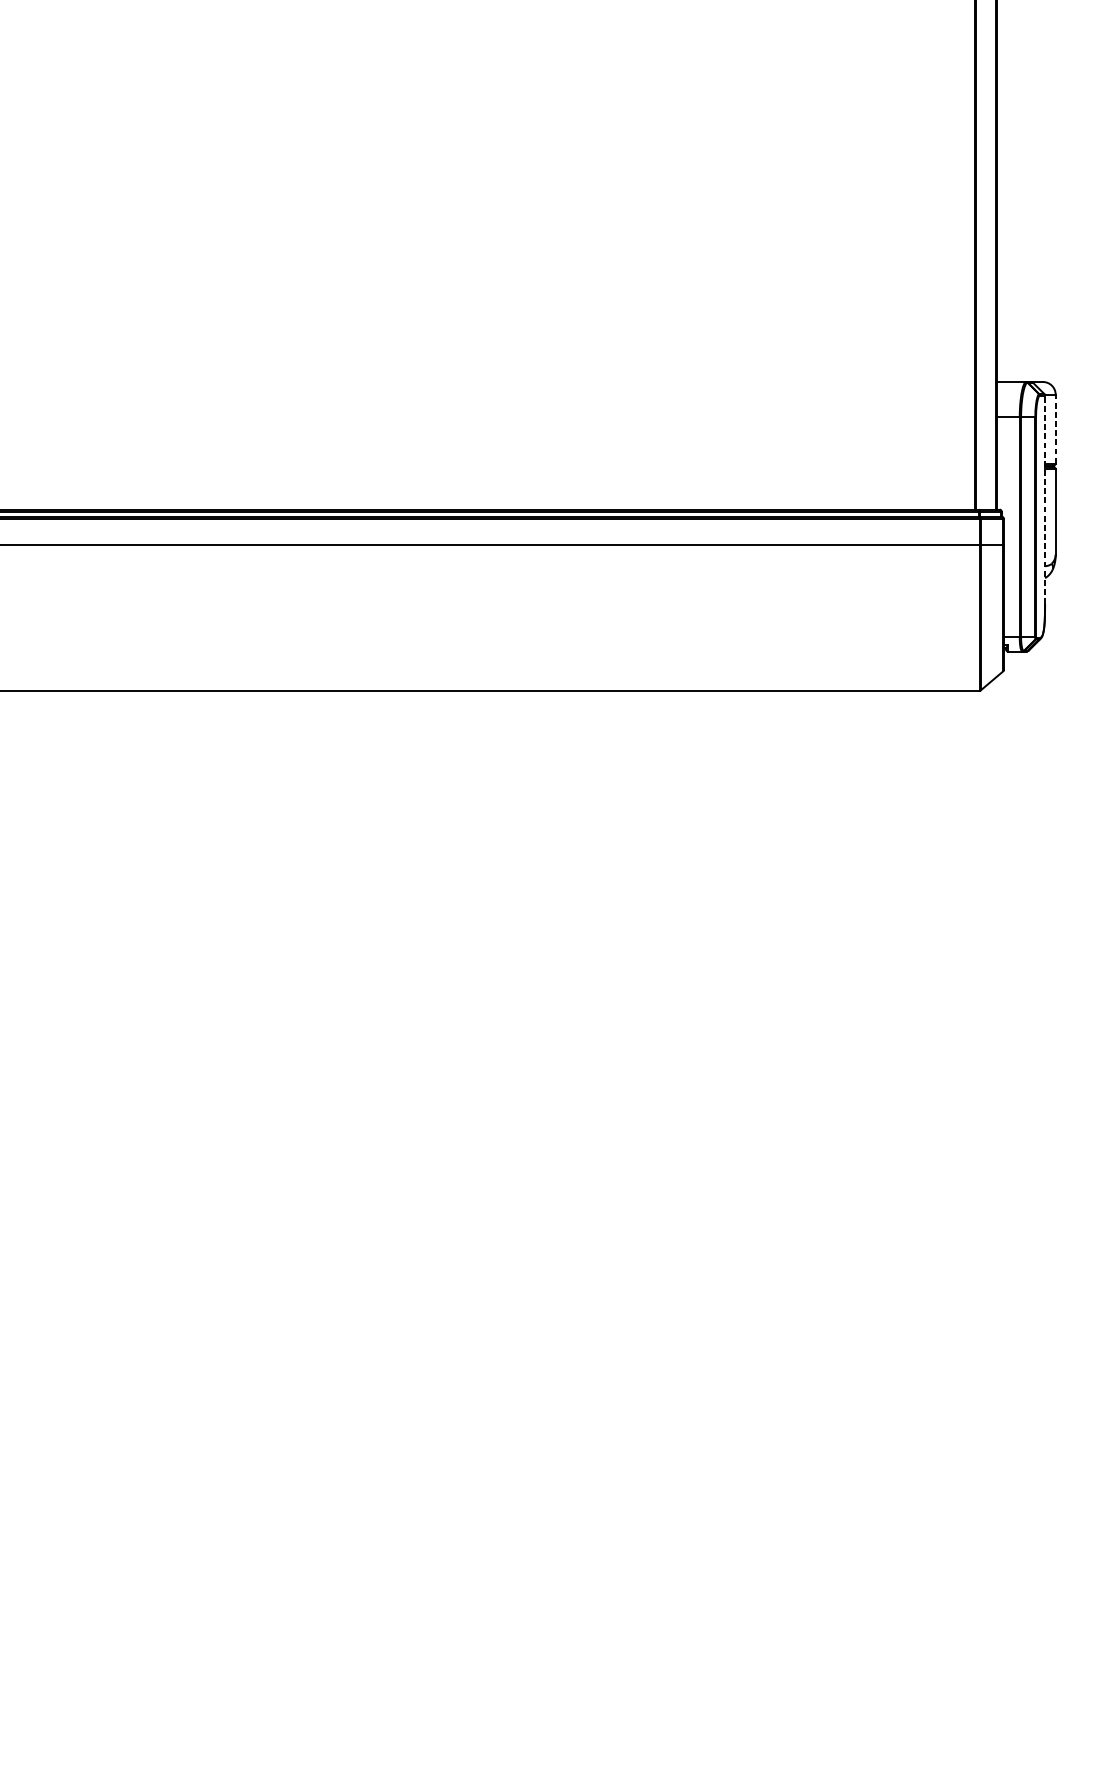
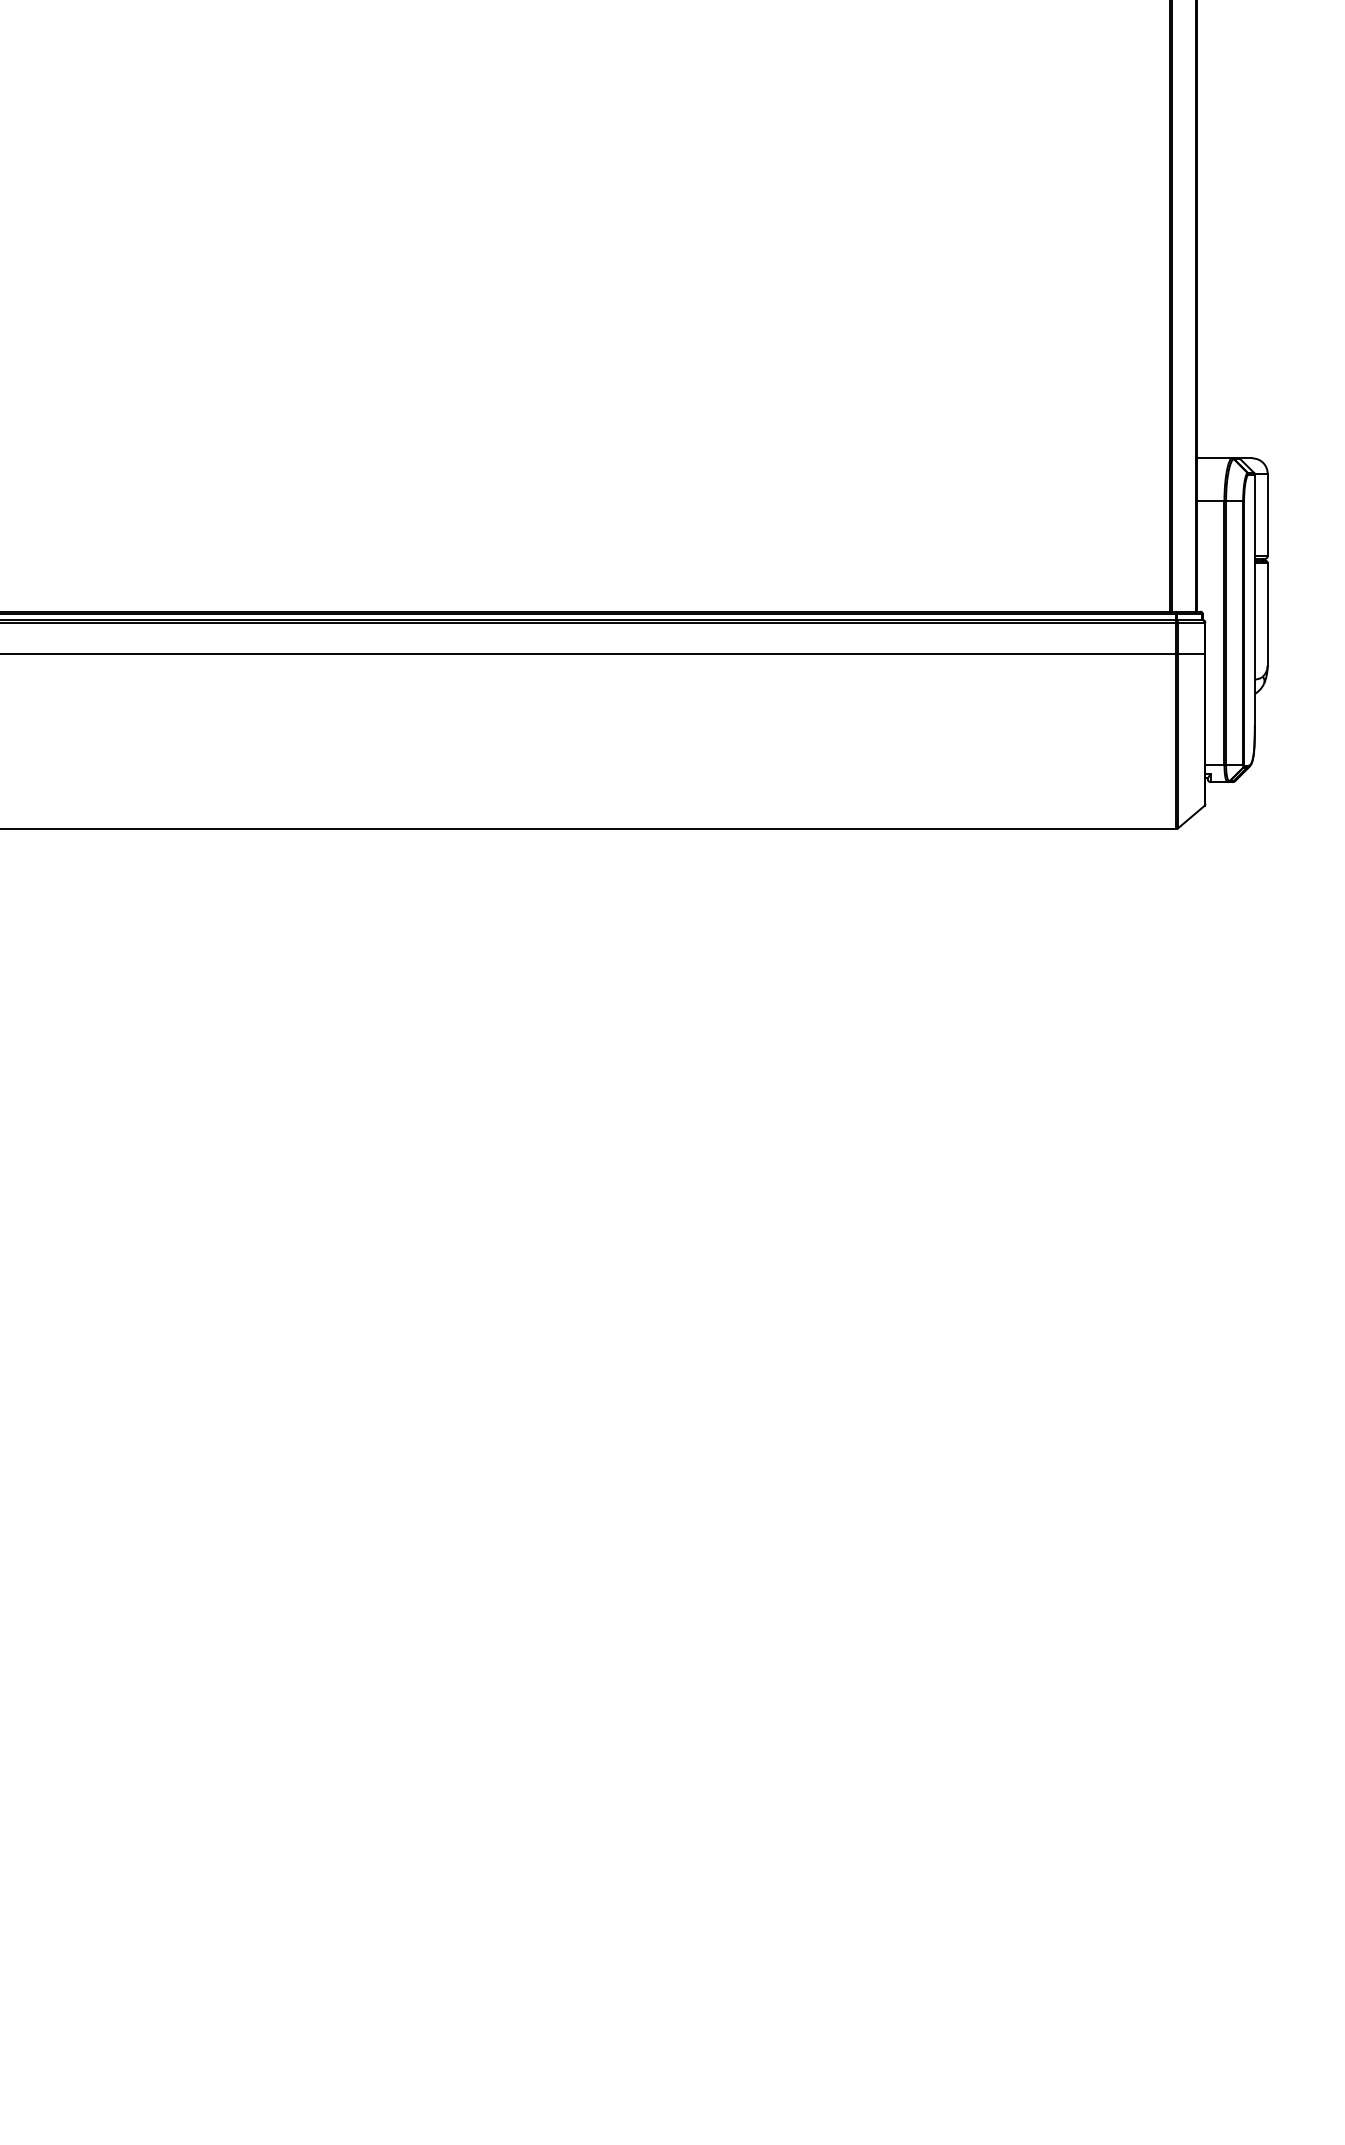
line: (1055, 428) -> (1267, 514), dashed -> solid
line: (1044, 499) -> (1254, 599), dashed -> solid

